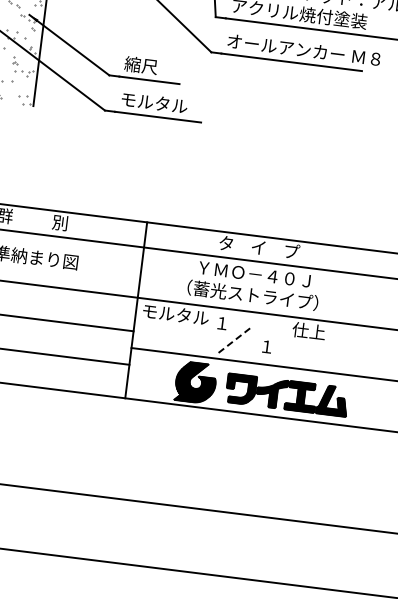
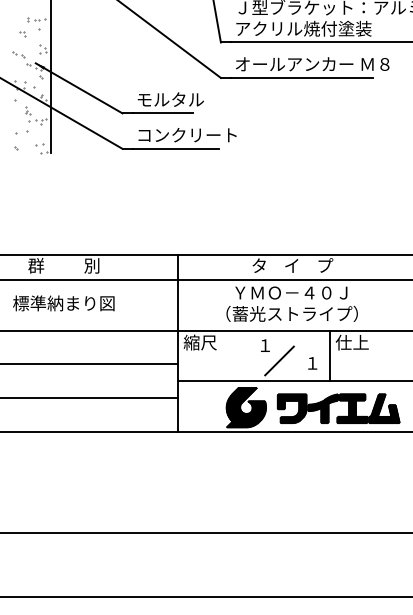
text: (157, 67) -> (169, 99), 縮尺 -> モルタル
text: (170, 104) -> (186, 134), モルタル -> コンクリート
text: (175, 314) -> (217, 342), モルタル -> 縮尺
line: (234, 339) -> (279, 360), dashed -> solid
line: (285, 341) -> (330, 355), added

